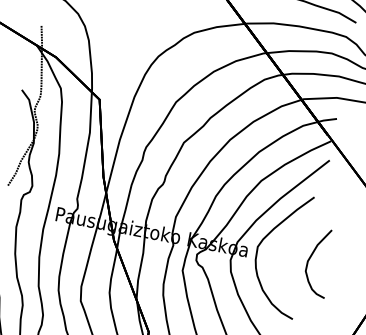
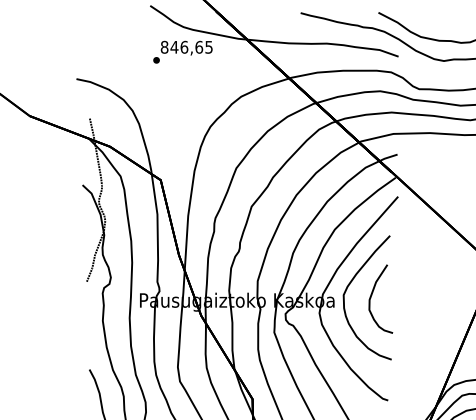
curve: (311, 257) -> (372, 295), moved

